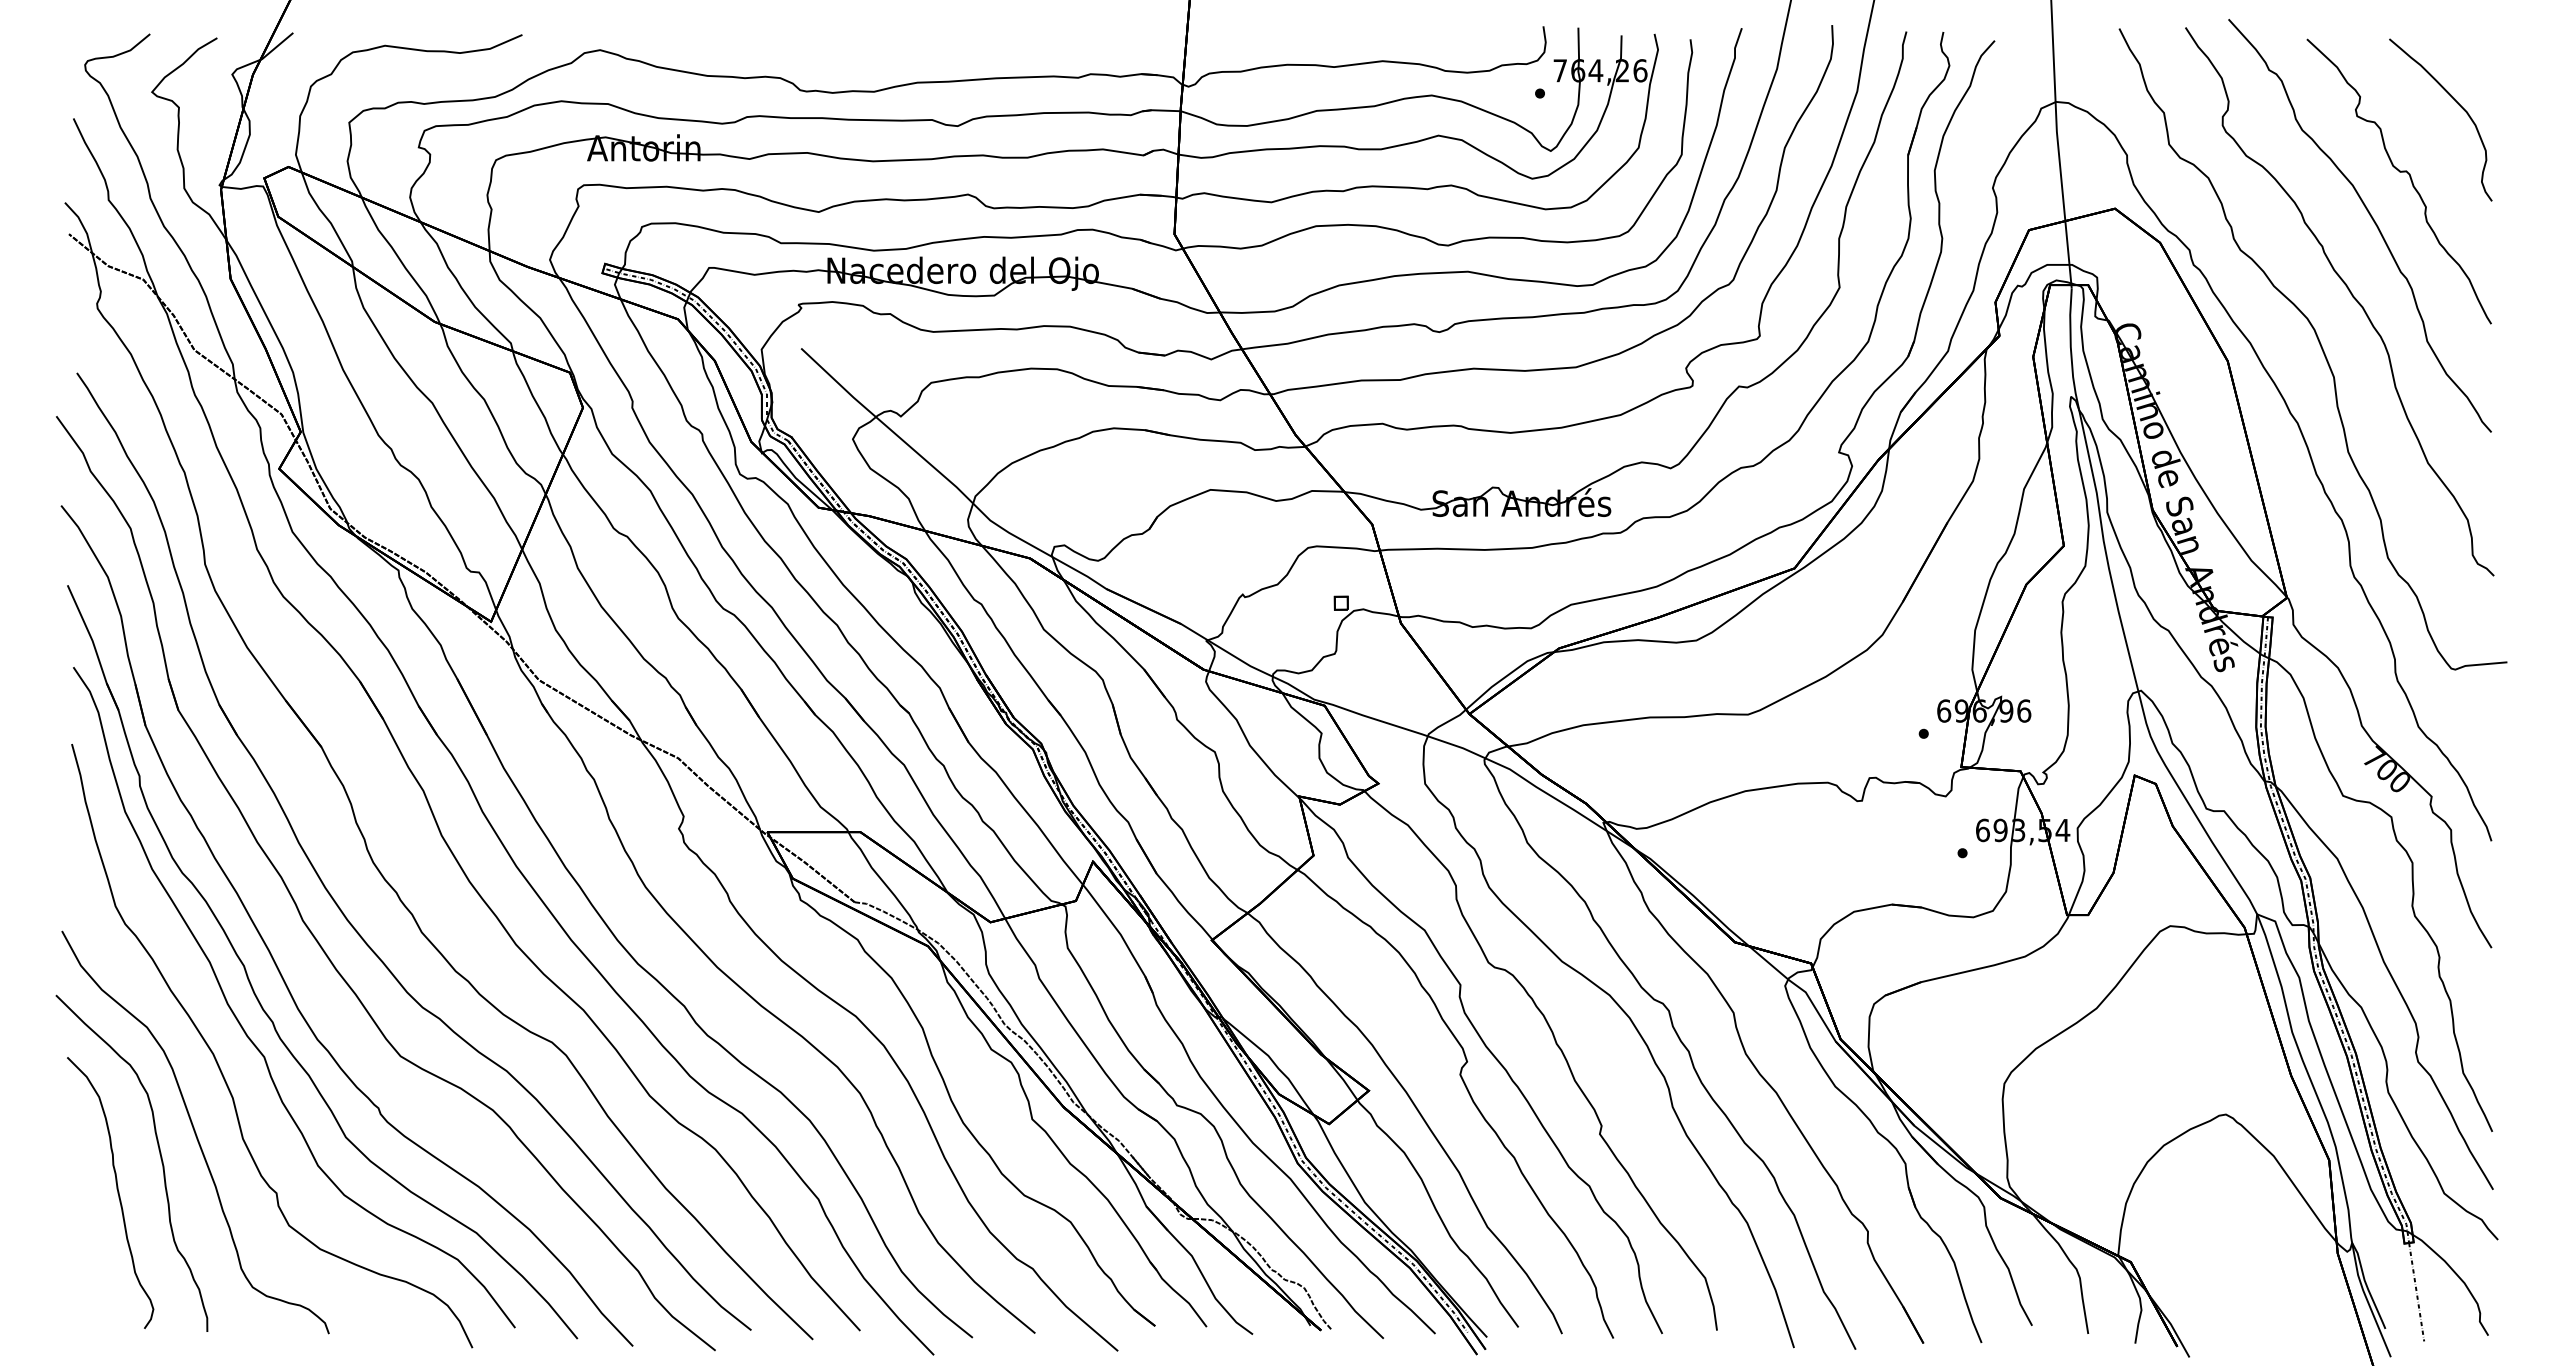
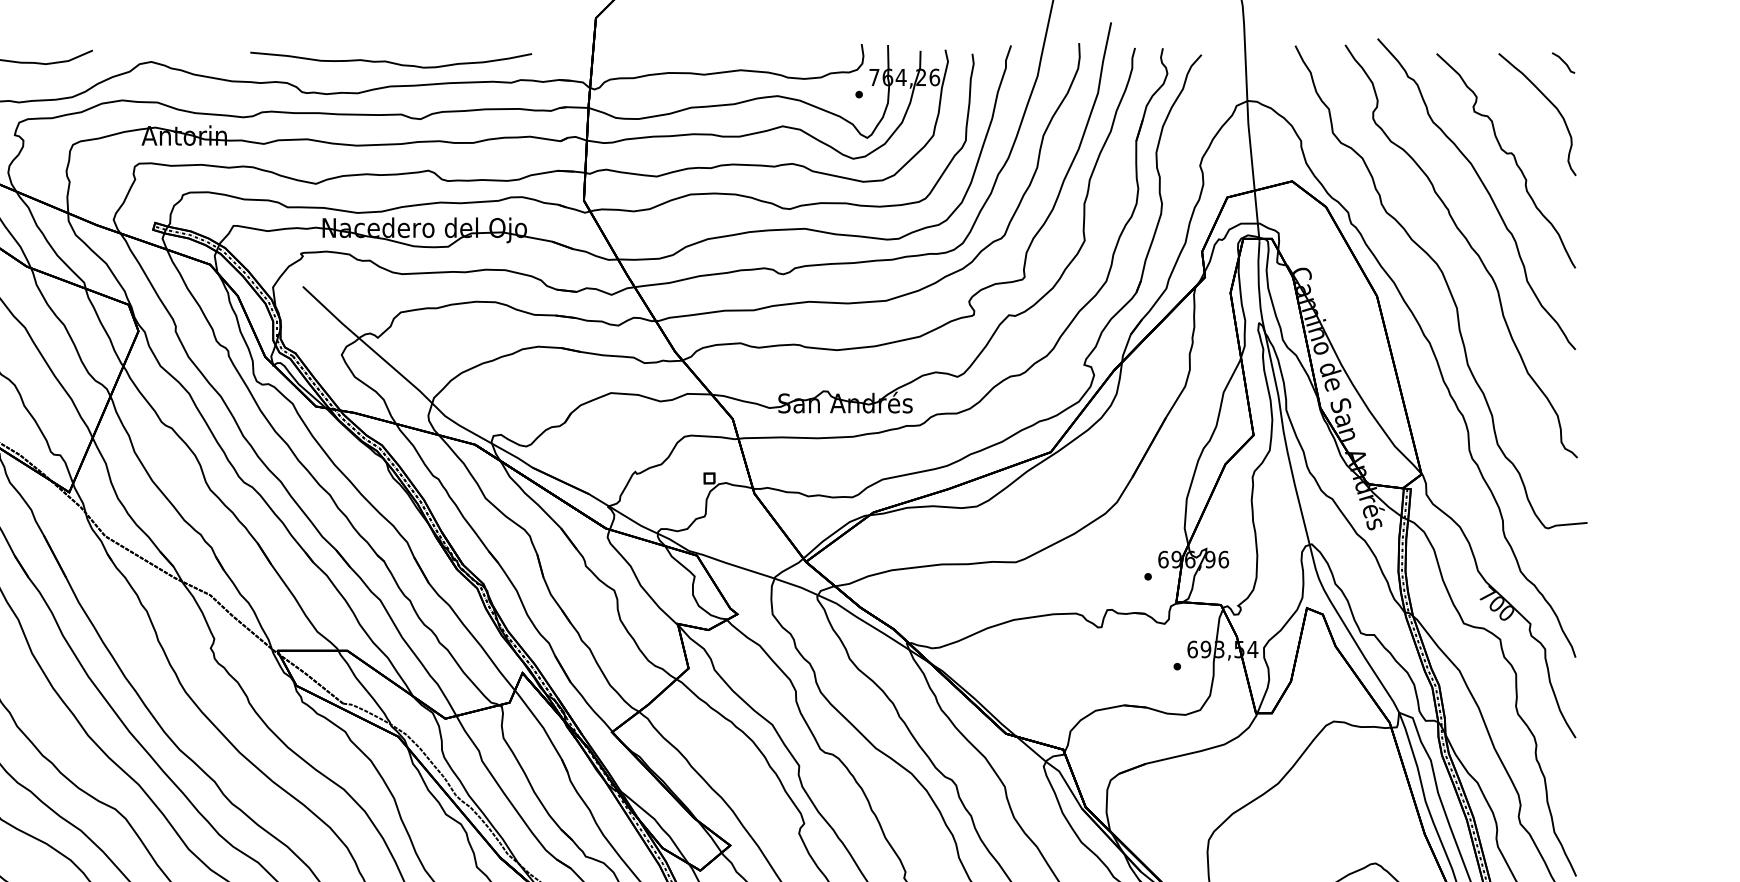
curve: (916, 49) -> (389, 61), added
line: (2475, 50) -> (1563, 62), added

